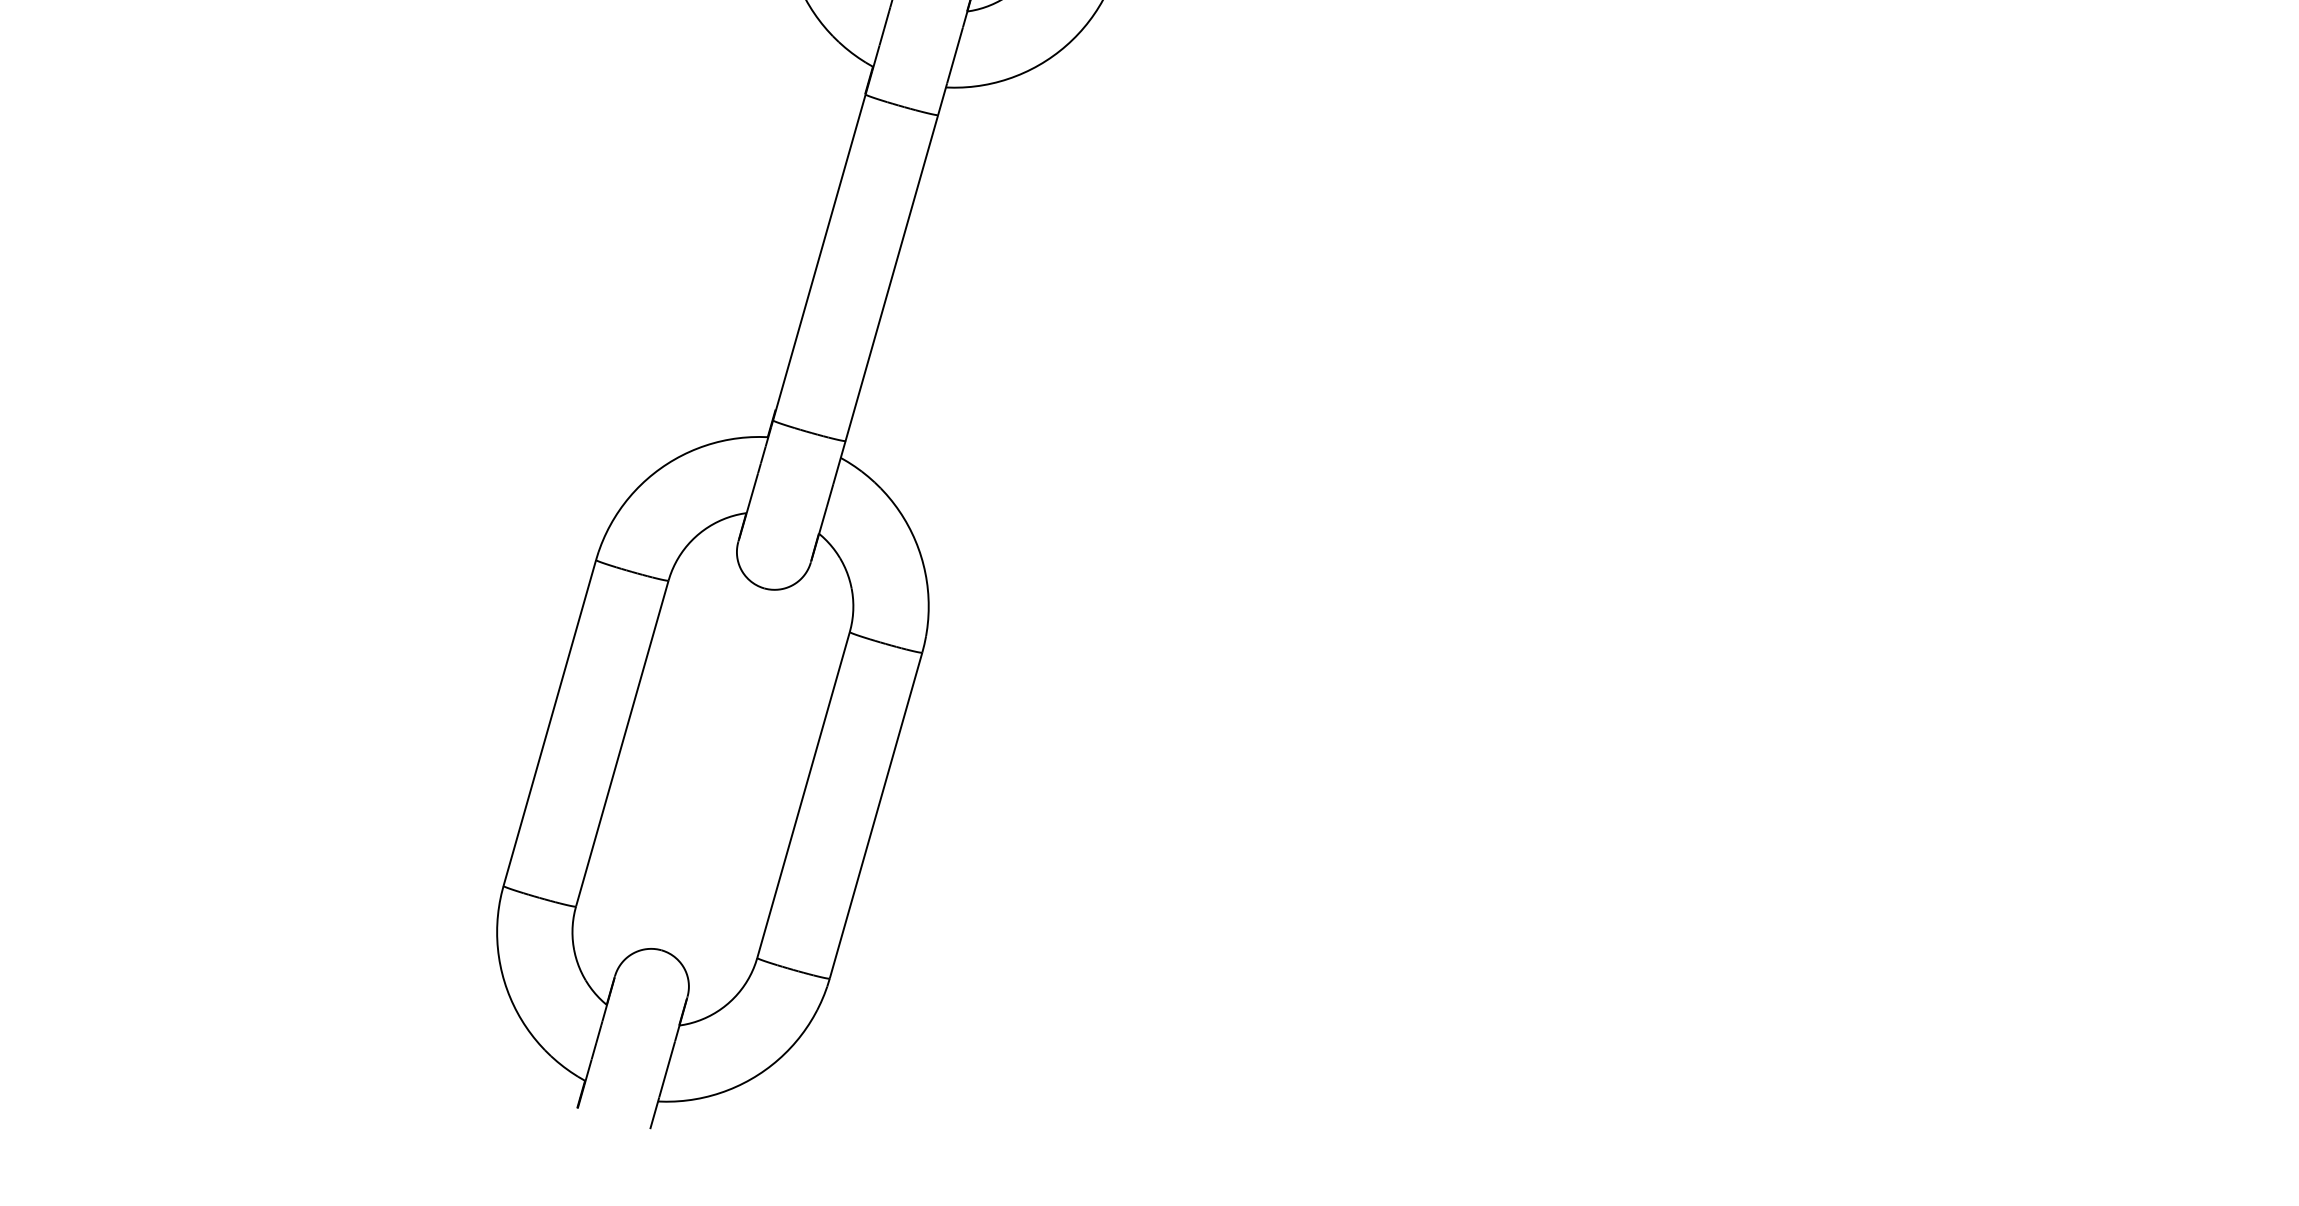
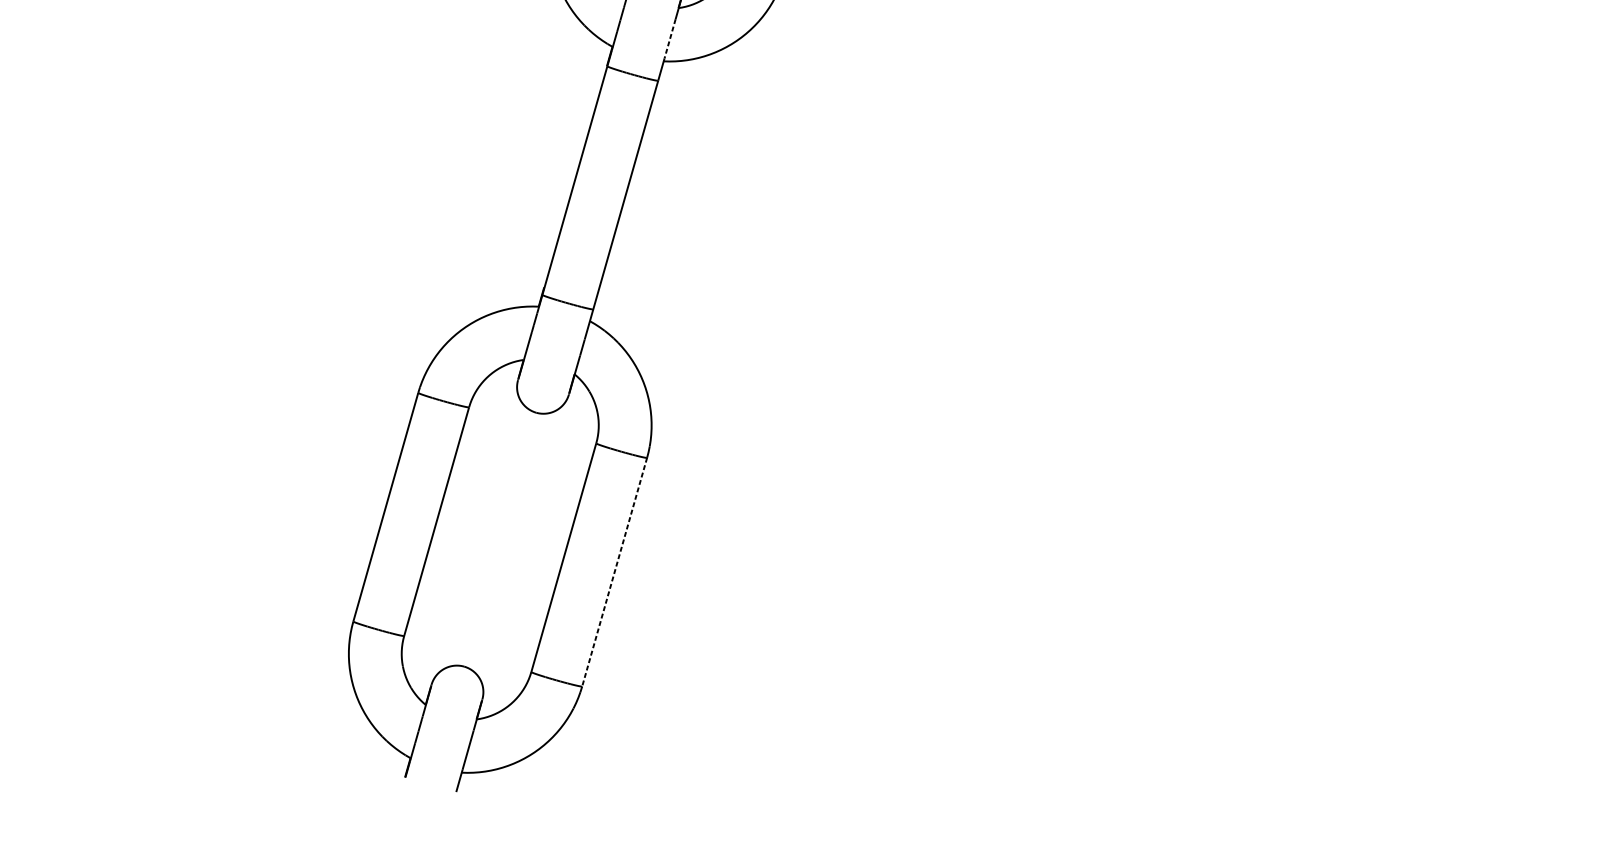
line: (954, 56) -> (669, 39), solid -> dashed
line: (875, 816) -> (614, 572), solid -> dashed

